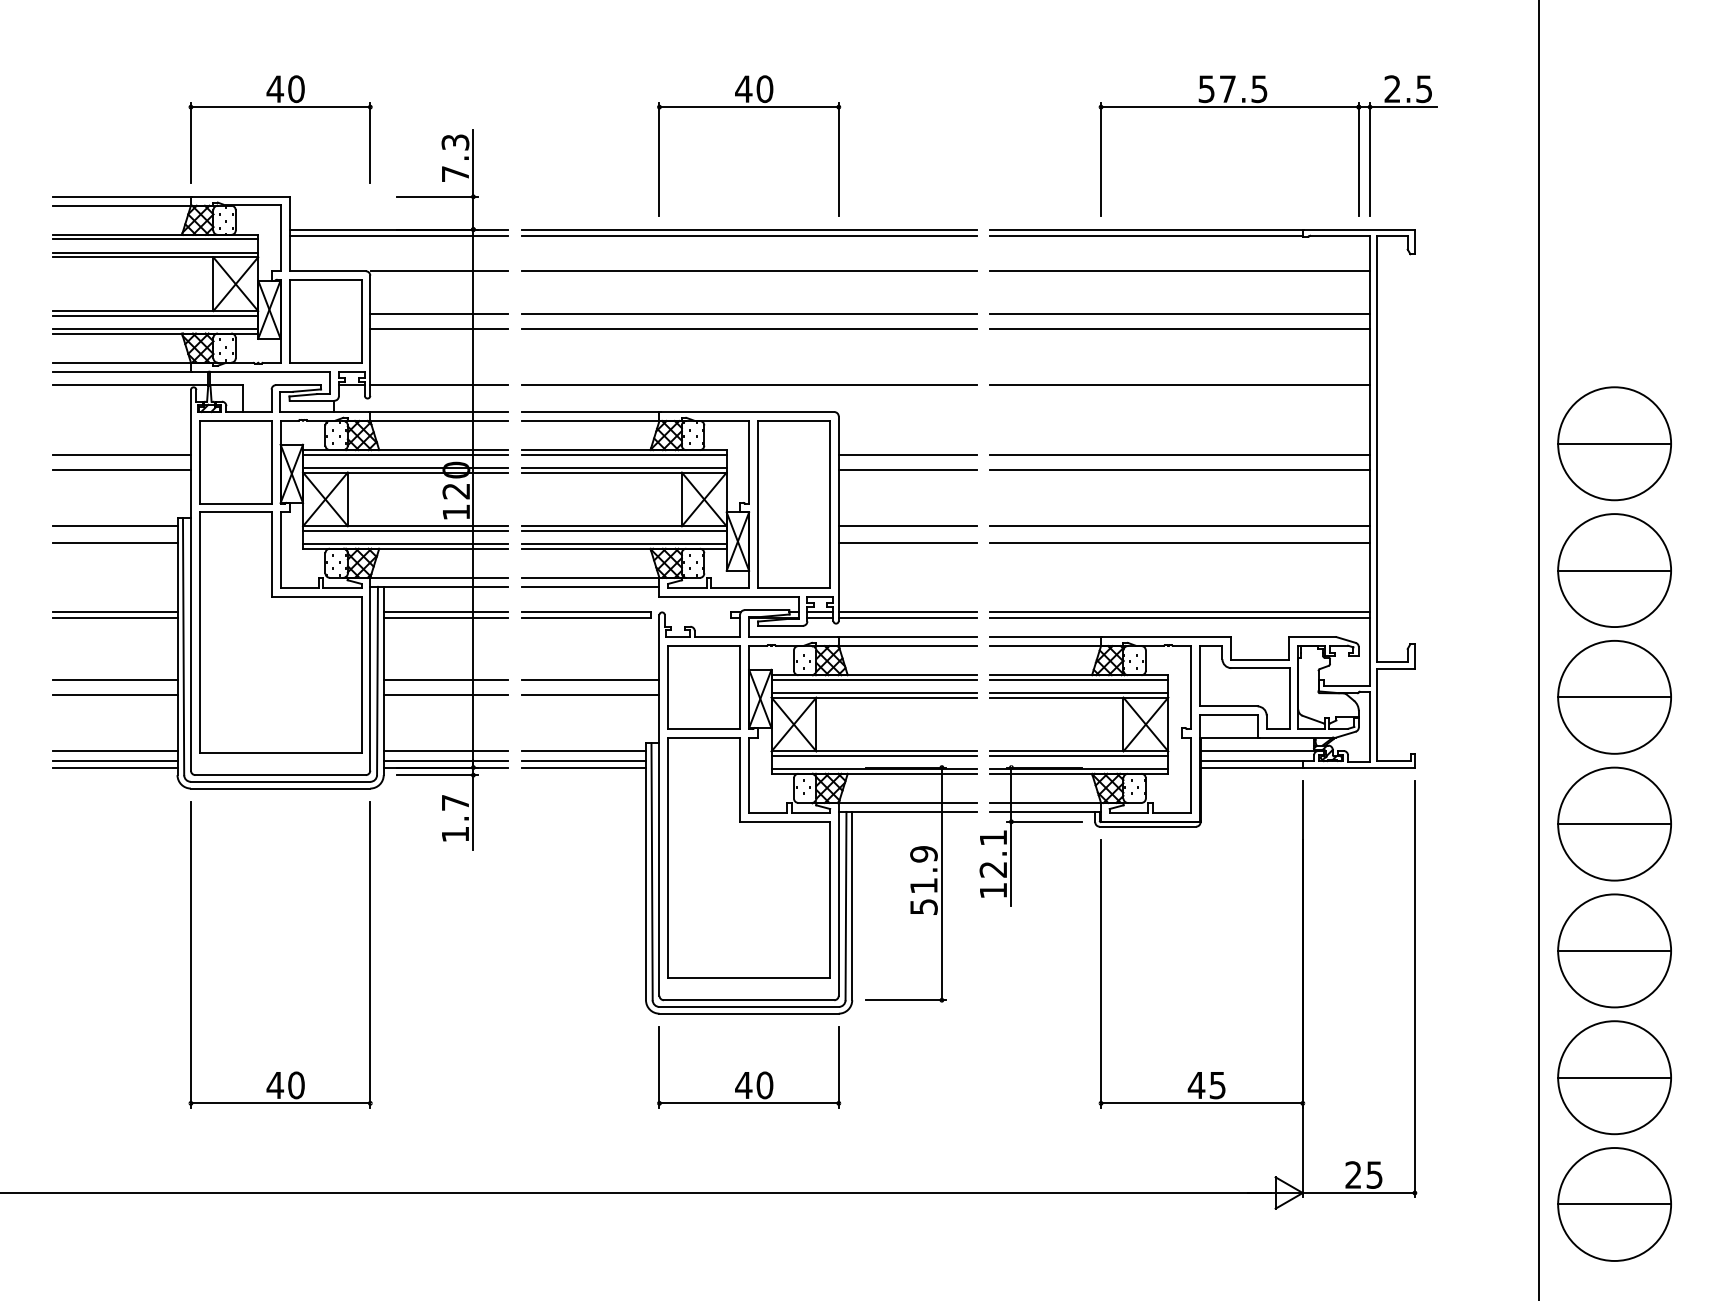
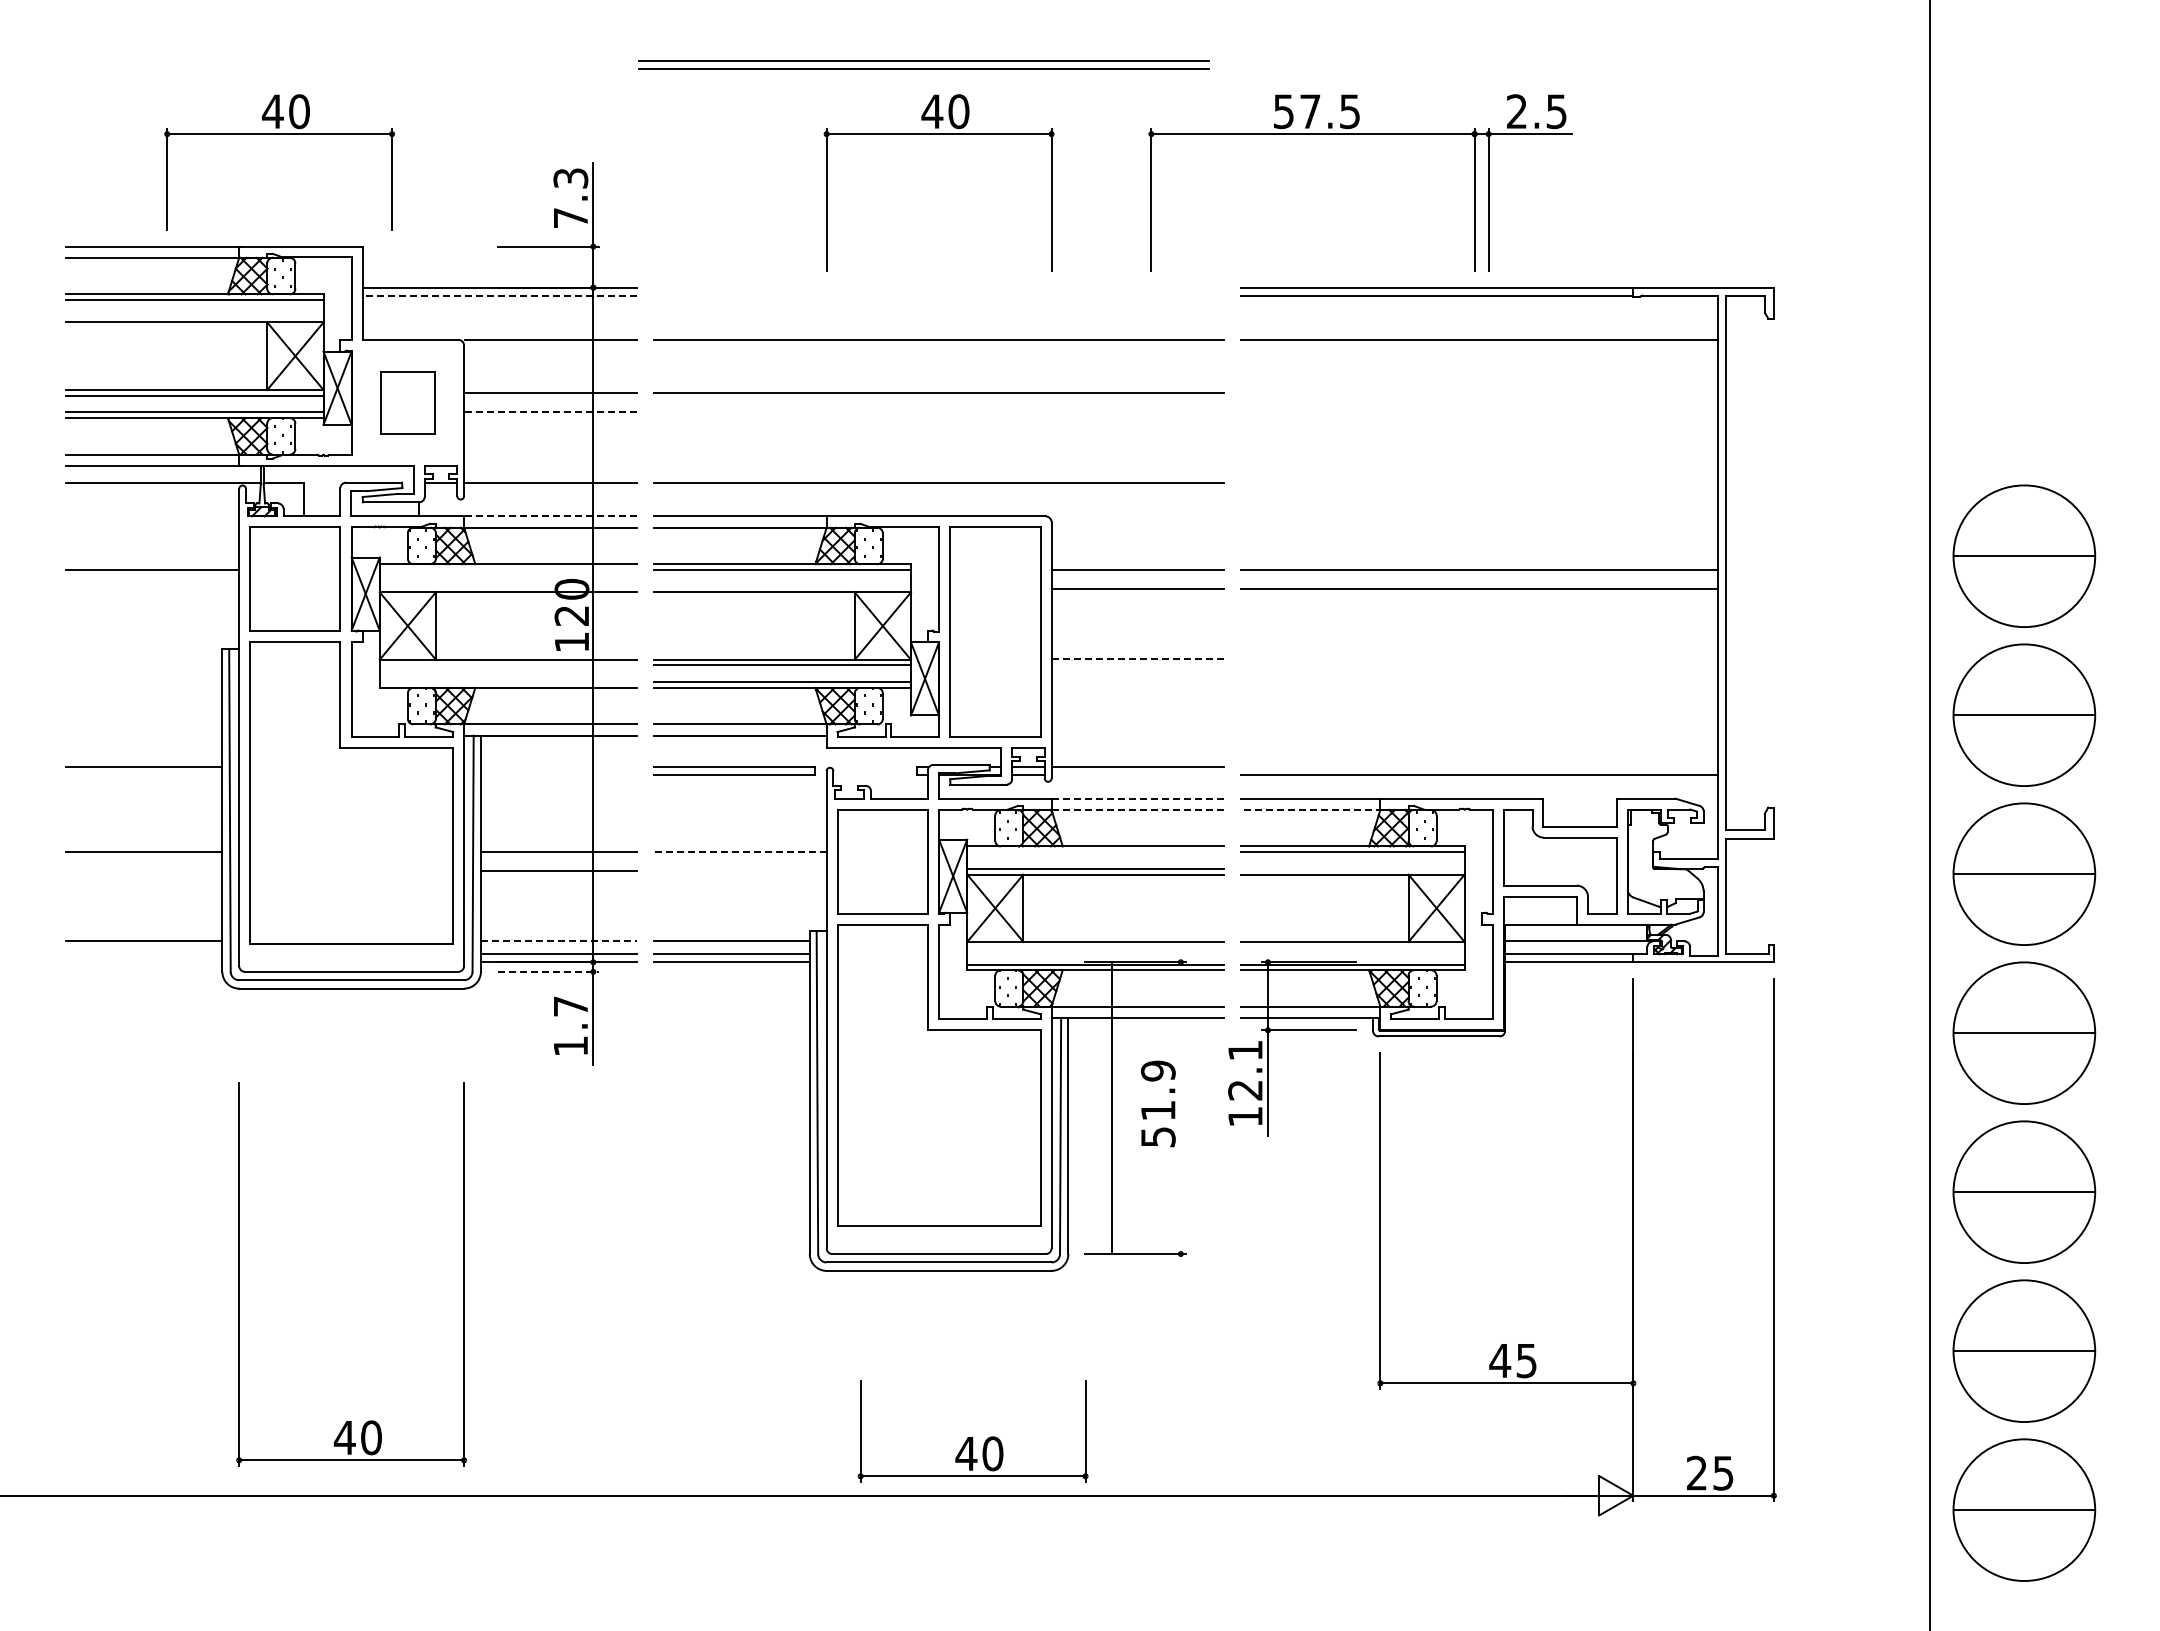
part: (280, 107) -> (279, 134), moved
part: (1267, 107) -> (1360, 134), moved
part: (748, 232) -> (923, 64), moved
line: (398, 235) -> (499, 295), solid -> dashed
line: (155, 252) -> (194, 316), removed
line: (1180, 313) -> (1479, 393), removed
part: (325, 321) -> (407, 402), size x0.6
line: (748, 328) -> (938, 411), removed
line: (439, 329) -> (550, 412), solid -> dashed
line: (1180, 329) -> (1479, 412), removed
line: (1180, 384) -> (1479, 482), removed
line: (438, 412) -> (549, 516), solid -> dashed
line: (404, 454) -> (507, 569), removed
line: (404, 467) -> (507, 586), removed
line: (623, 467) -> (781, 586), removed
line: (121, 470) -> (152, 589), removed
line: (115, 526) -> (144, 659), removed
line: (907, 526) -> (1137, 659), solid -> dashed
line: (1180, 526) -> (1479, 659), removed
line: (404, 530) -> (507, 665), removed
line: (115, 543) -> (144, 681), removed
line: (907, 543) -> (1137, 681), removed
line: (1180, 543) -> (1479, 681), removed
line: (404, 544) -> (507, 682), removed
line: (445, 612) -> (558, 767), removed
line: (1180, 612) -> (1479, 767), removed
line: (115, 618) -> (144, 775), removed
line: (445, 618) -> (558, 775), removed
line: (907, 618) -> (1137, 775), removed
line: (906, 636) -> (1136, 798), solid -> dashed
line: (907, 645) -> (1137, 809), solid -> dashed
line: (1046, 645) -> (1312, 809), solid -> dashed
line: (589, 680) -> (739, 852), solid -> dashed
line: (873, 680) -> (1095, 852), removed
line: (1078, 692) -> (1352, 868), removed
line: (115, 695) -> (144, 871), removed
line: (589, 695) -> (739, 871), removed
line: (446, 750) -> (559, 941), solid -> dashed
line: (873, 755) -> (1095, 947), removed
line: (1078, 755) -> (1352, 947), removed
line: (115, 761) -> (144, 954), removed
line: (115, 767) -> (144, 962), removed
line: (437, 774) -> (548, 971), solid -> dashed
line: (941, 884) -> (1111, 1108), moved
part: (191, 955) -> (239, 1274), moved
part: (748, 1067) -> (972, 1431), moved

